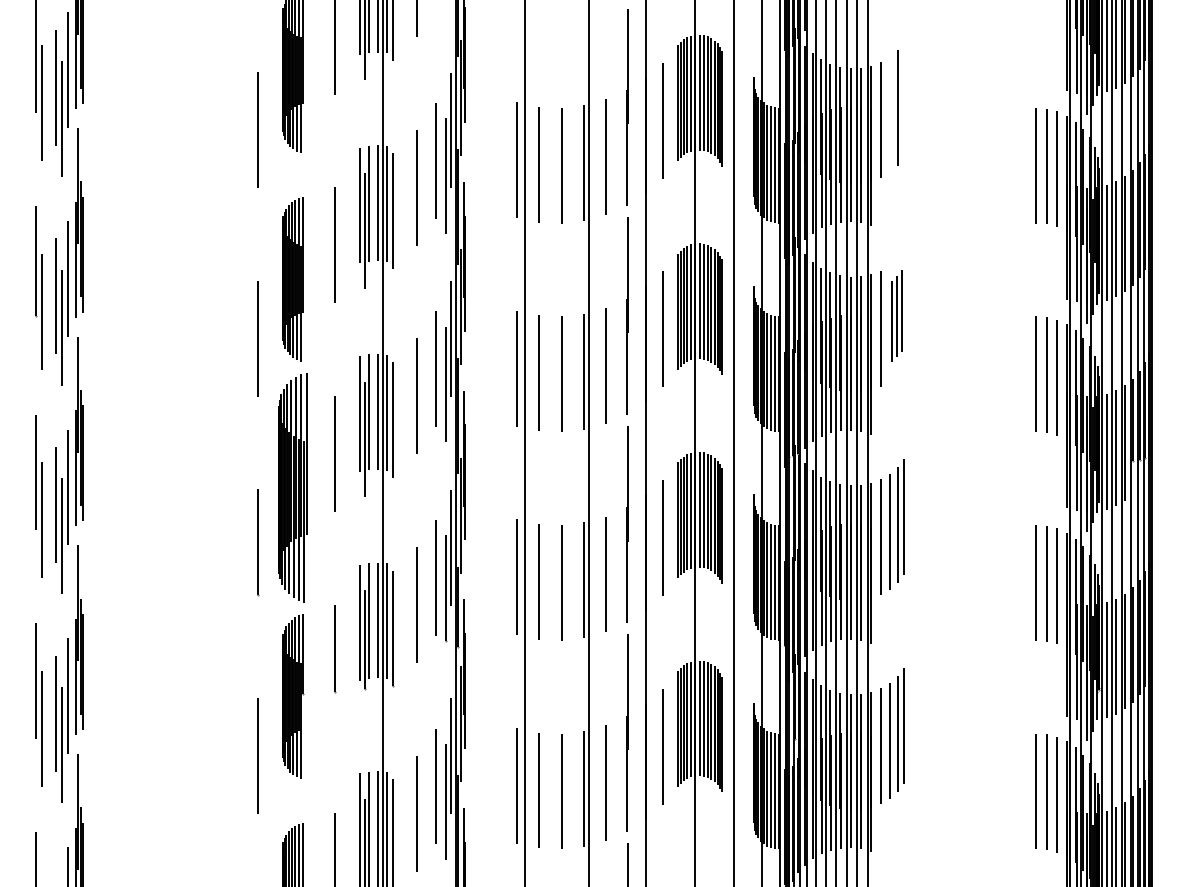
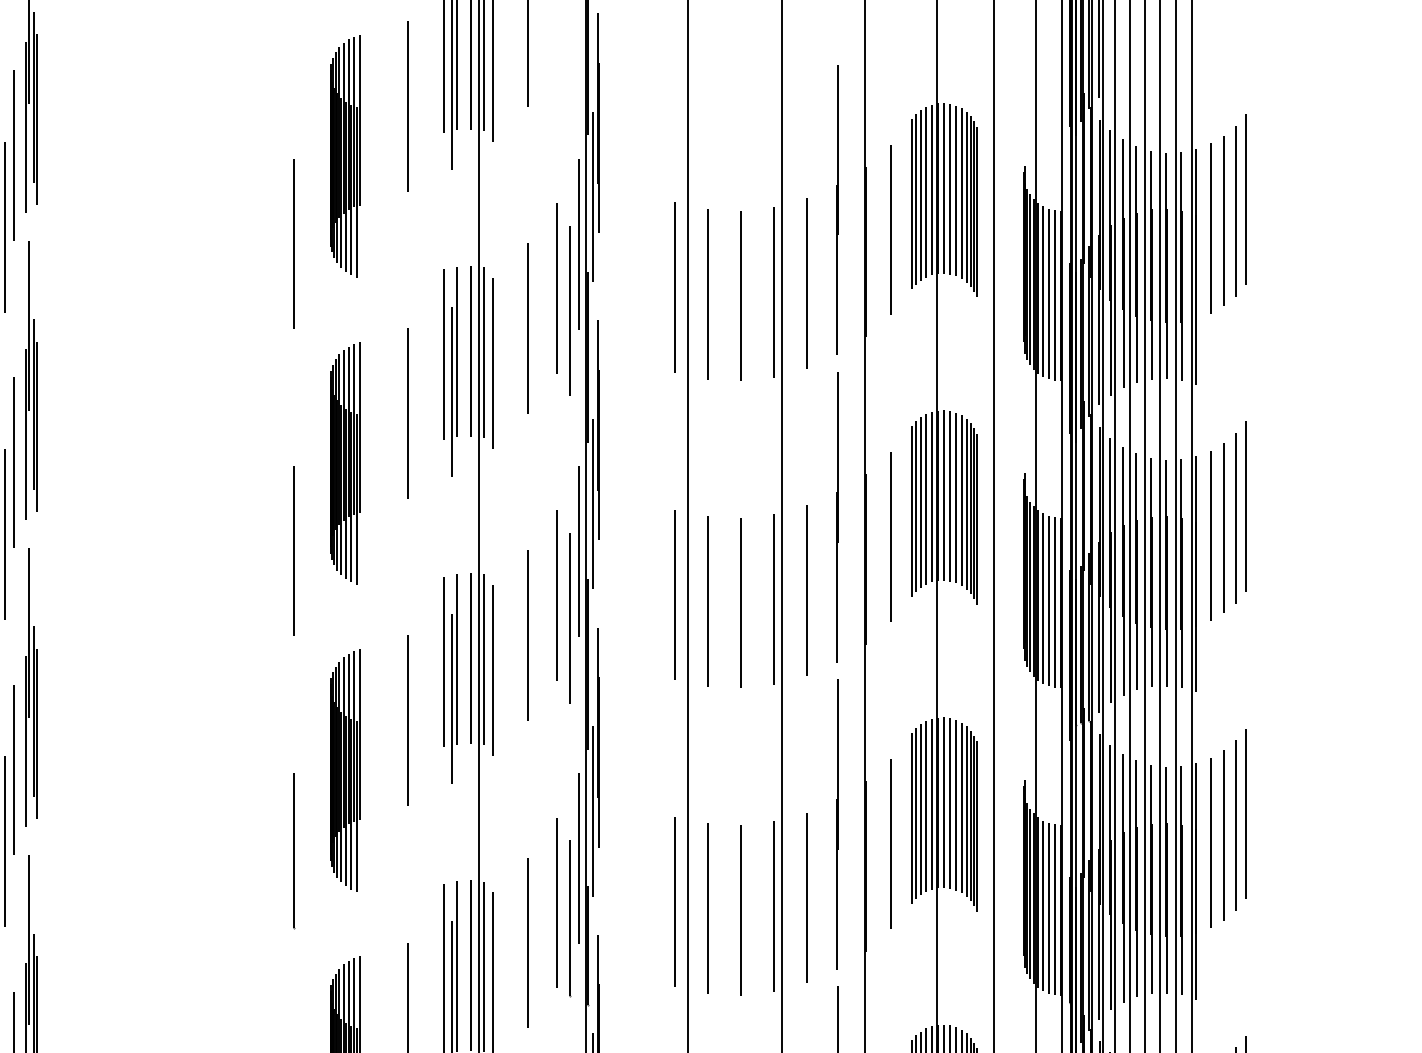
line: (904, 100) -> (1245, 200), added
line: (889, 114) -> (1223, 220), added
part: (896, 315) -> (1233, 516), size x1.43
part: (292, 487) -> (344, 769), size x0.71

